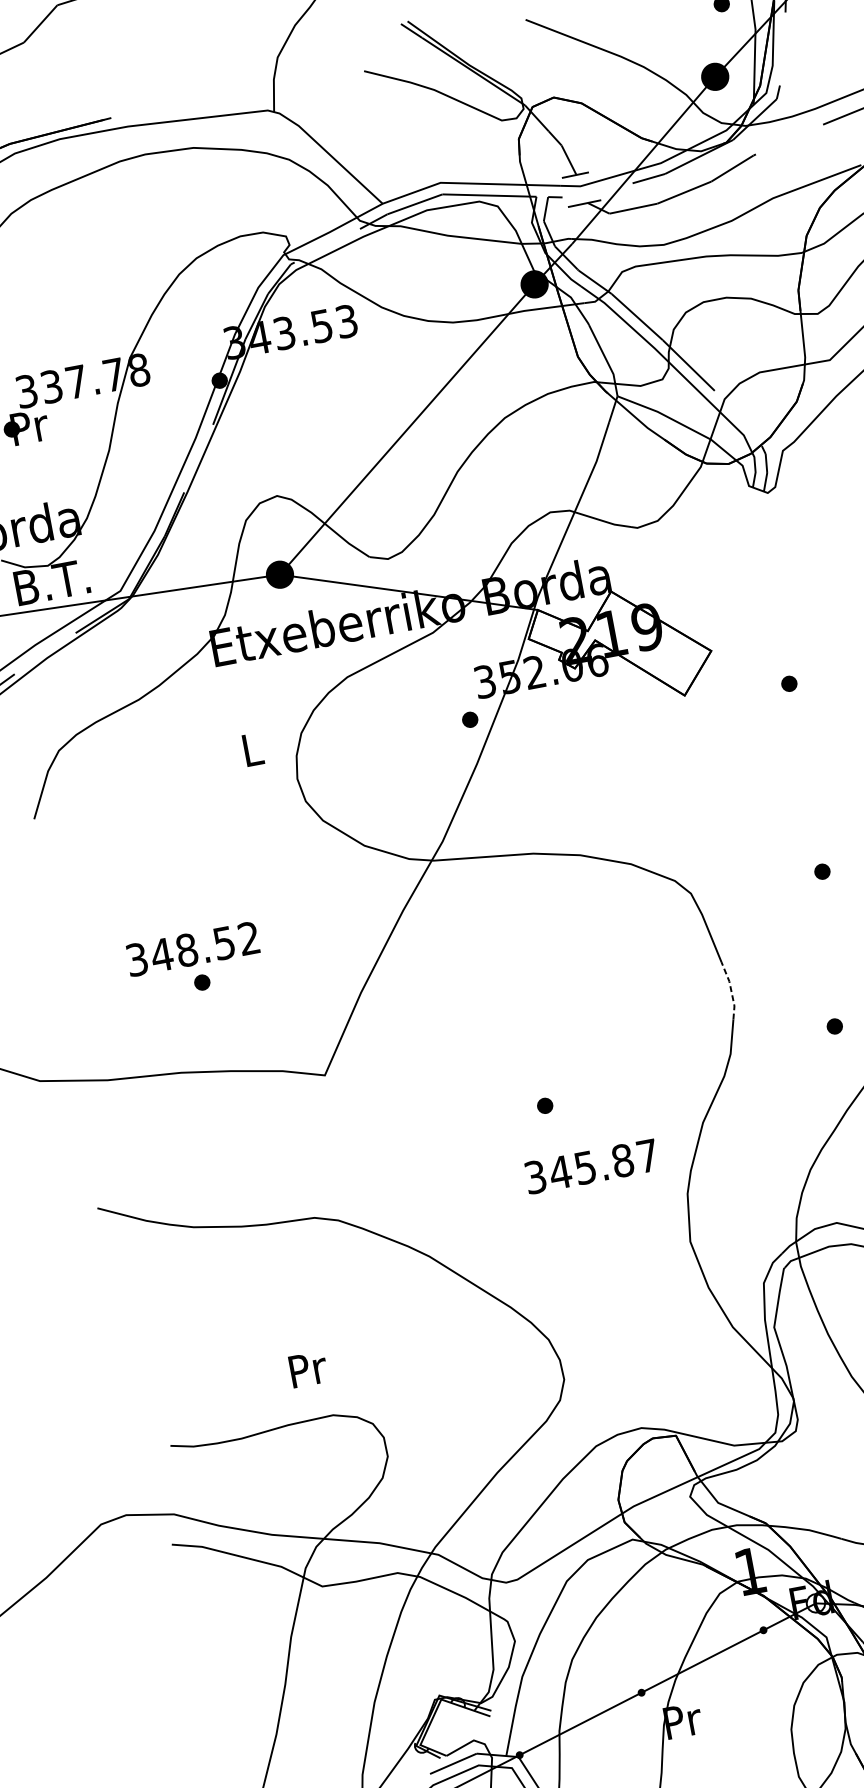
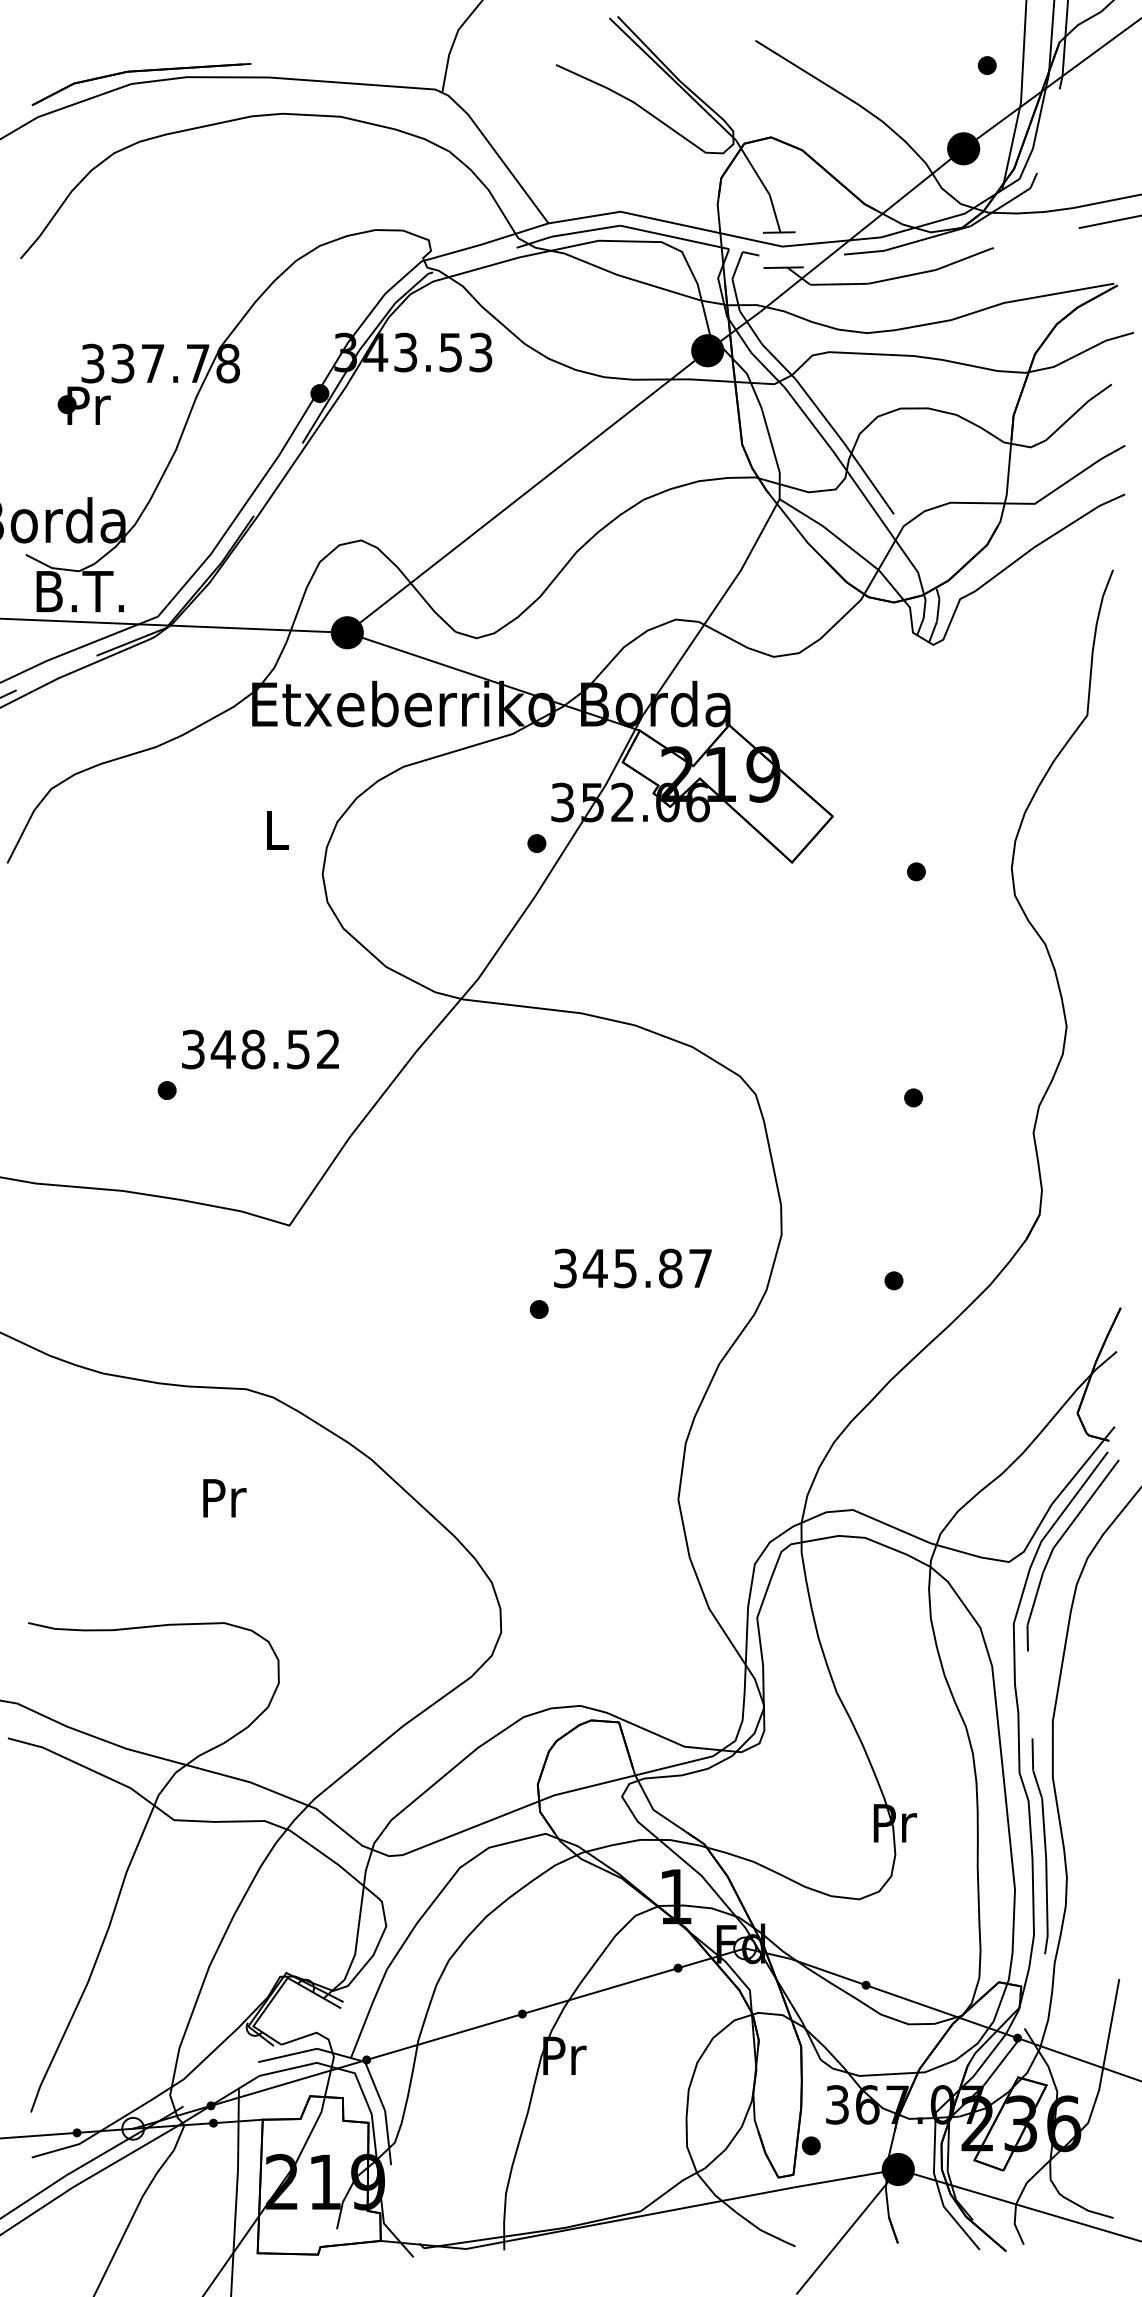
text: (192, 949) -> (260, 1049), moved
line: (731, 990) -> (781, 1216), dashed -> solid
text: (591, 1166) -> (632, 1268), moved
text: (308, 1369) -> (224, 1498), moved

